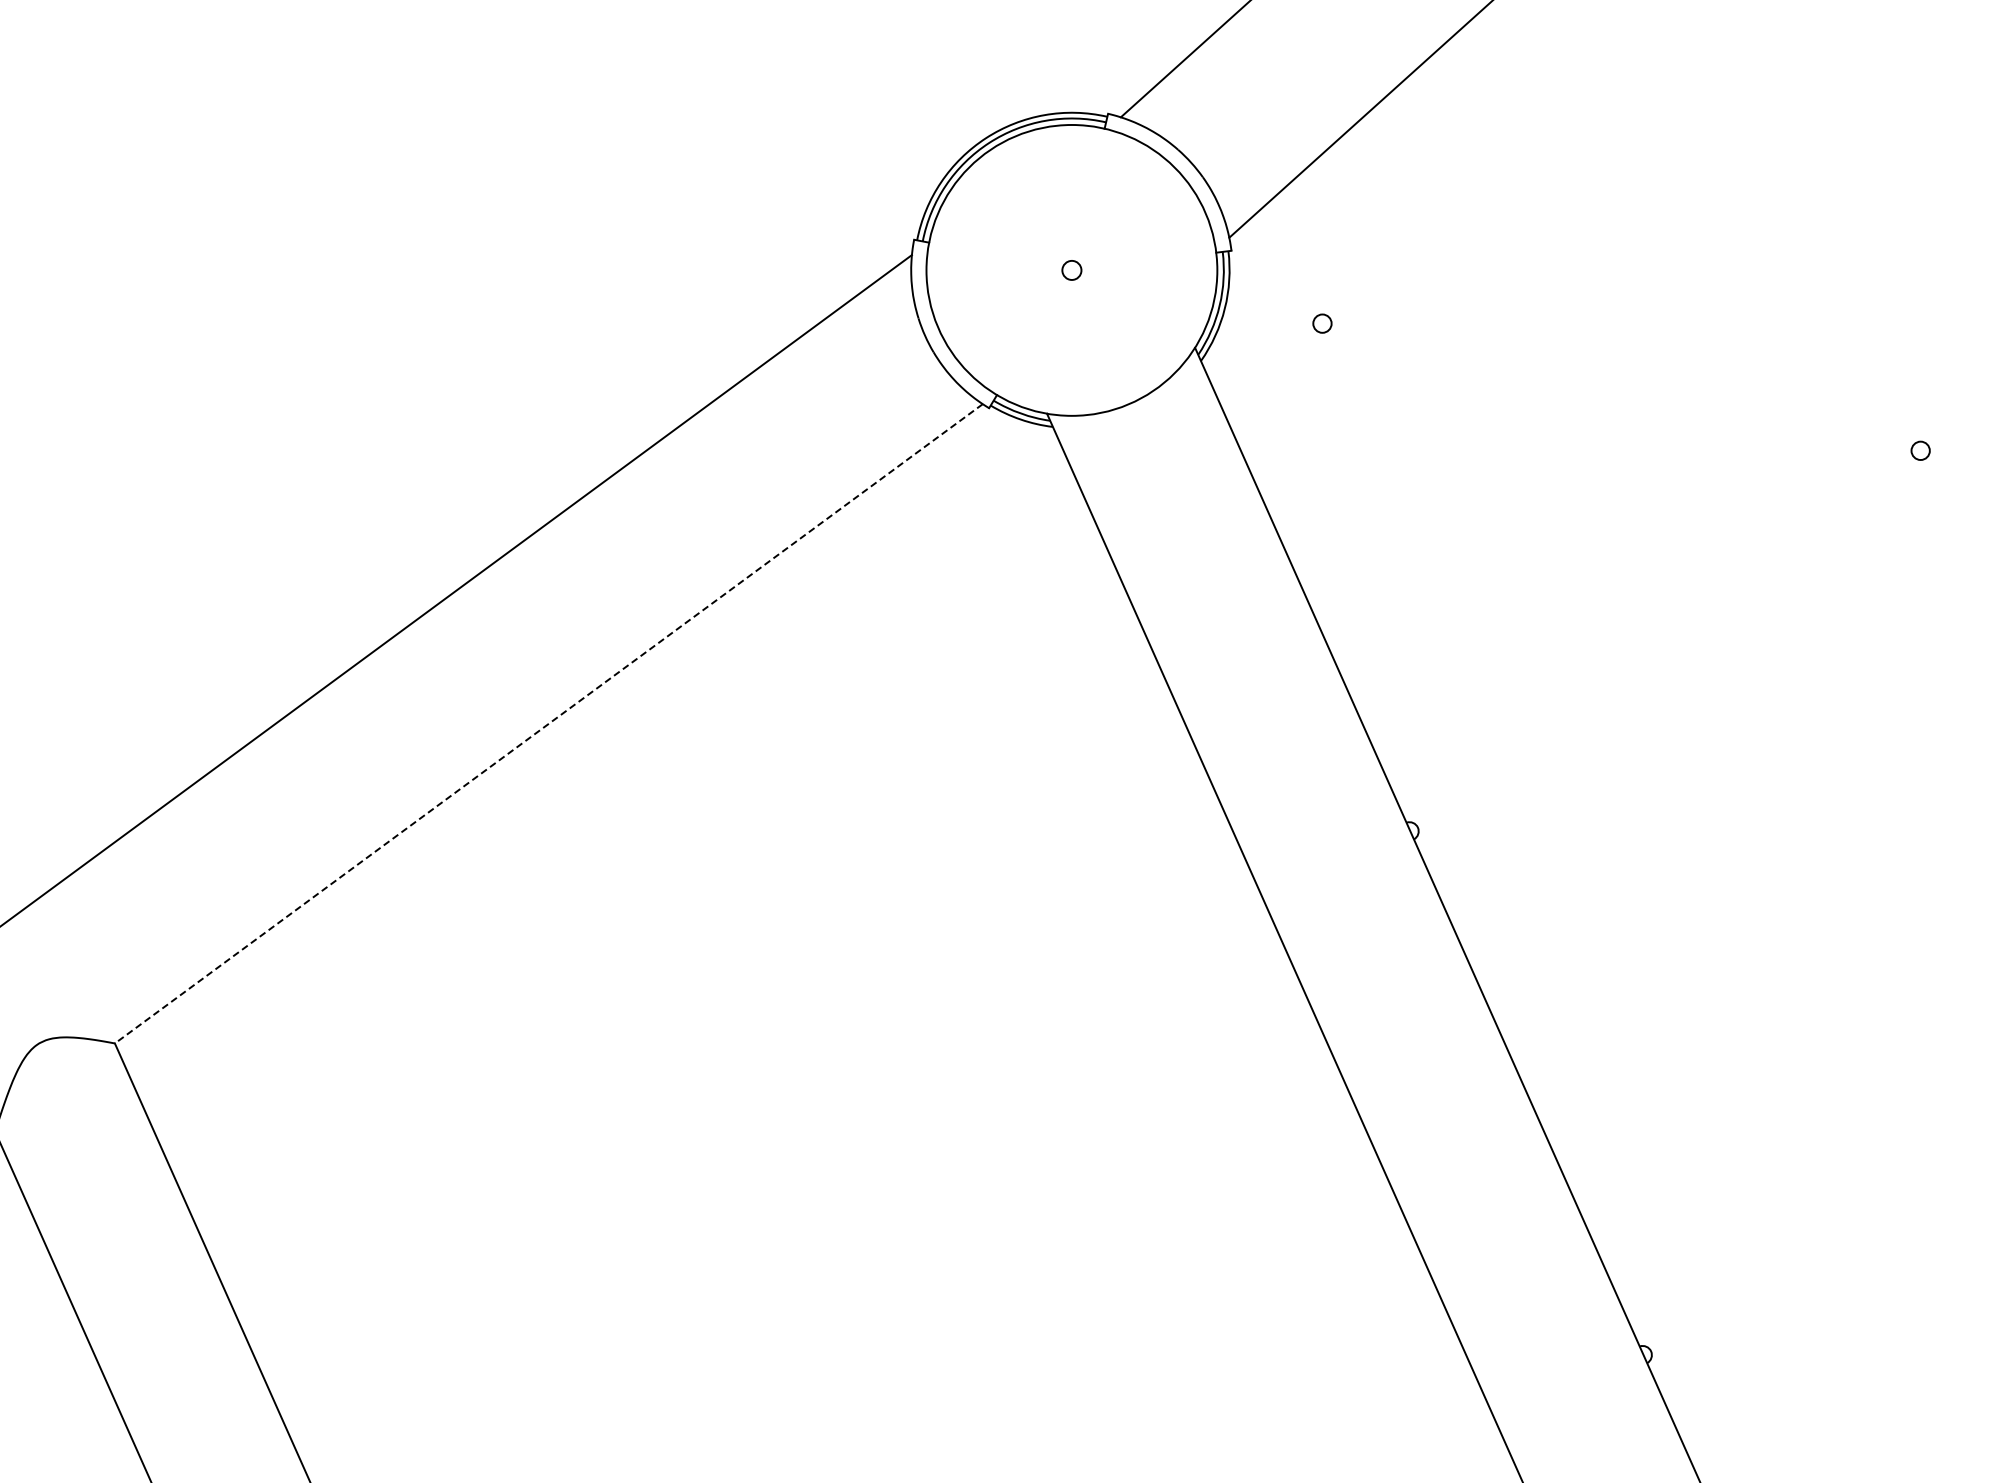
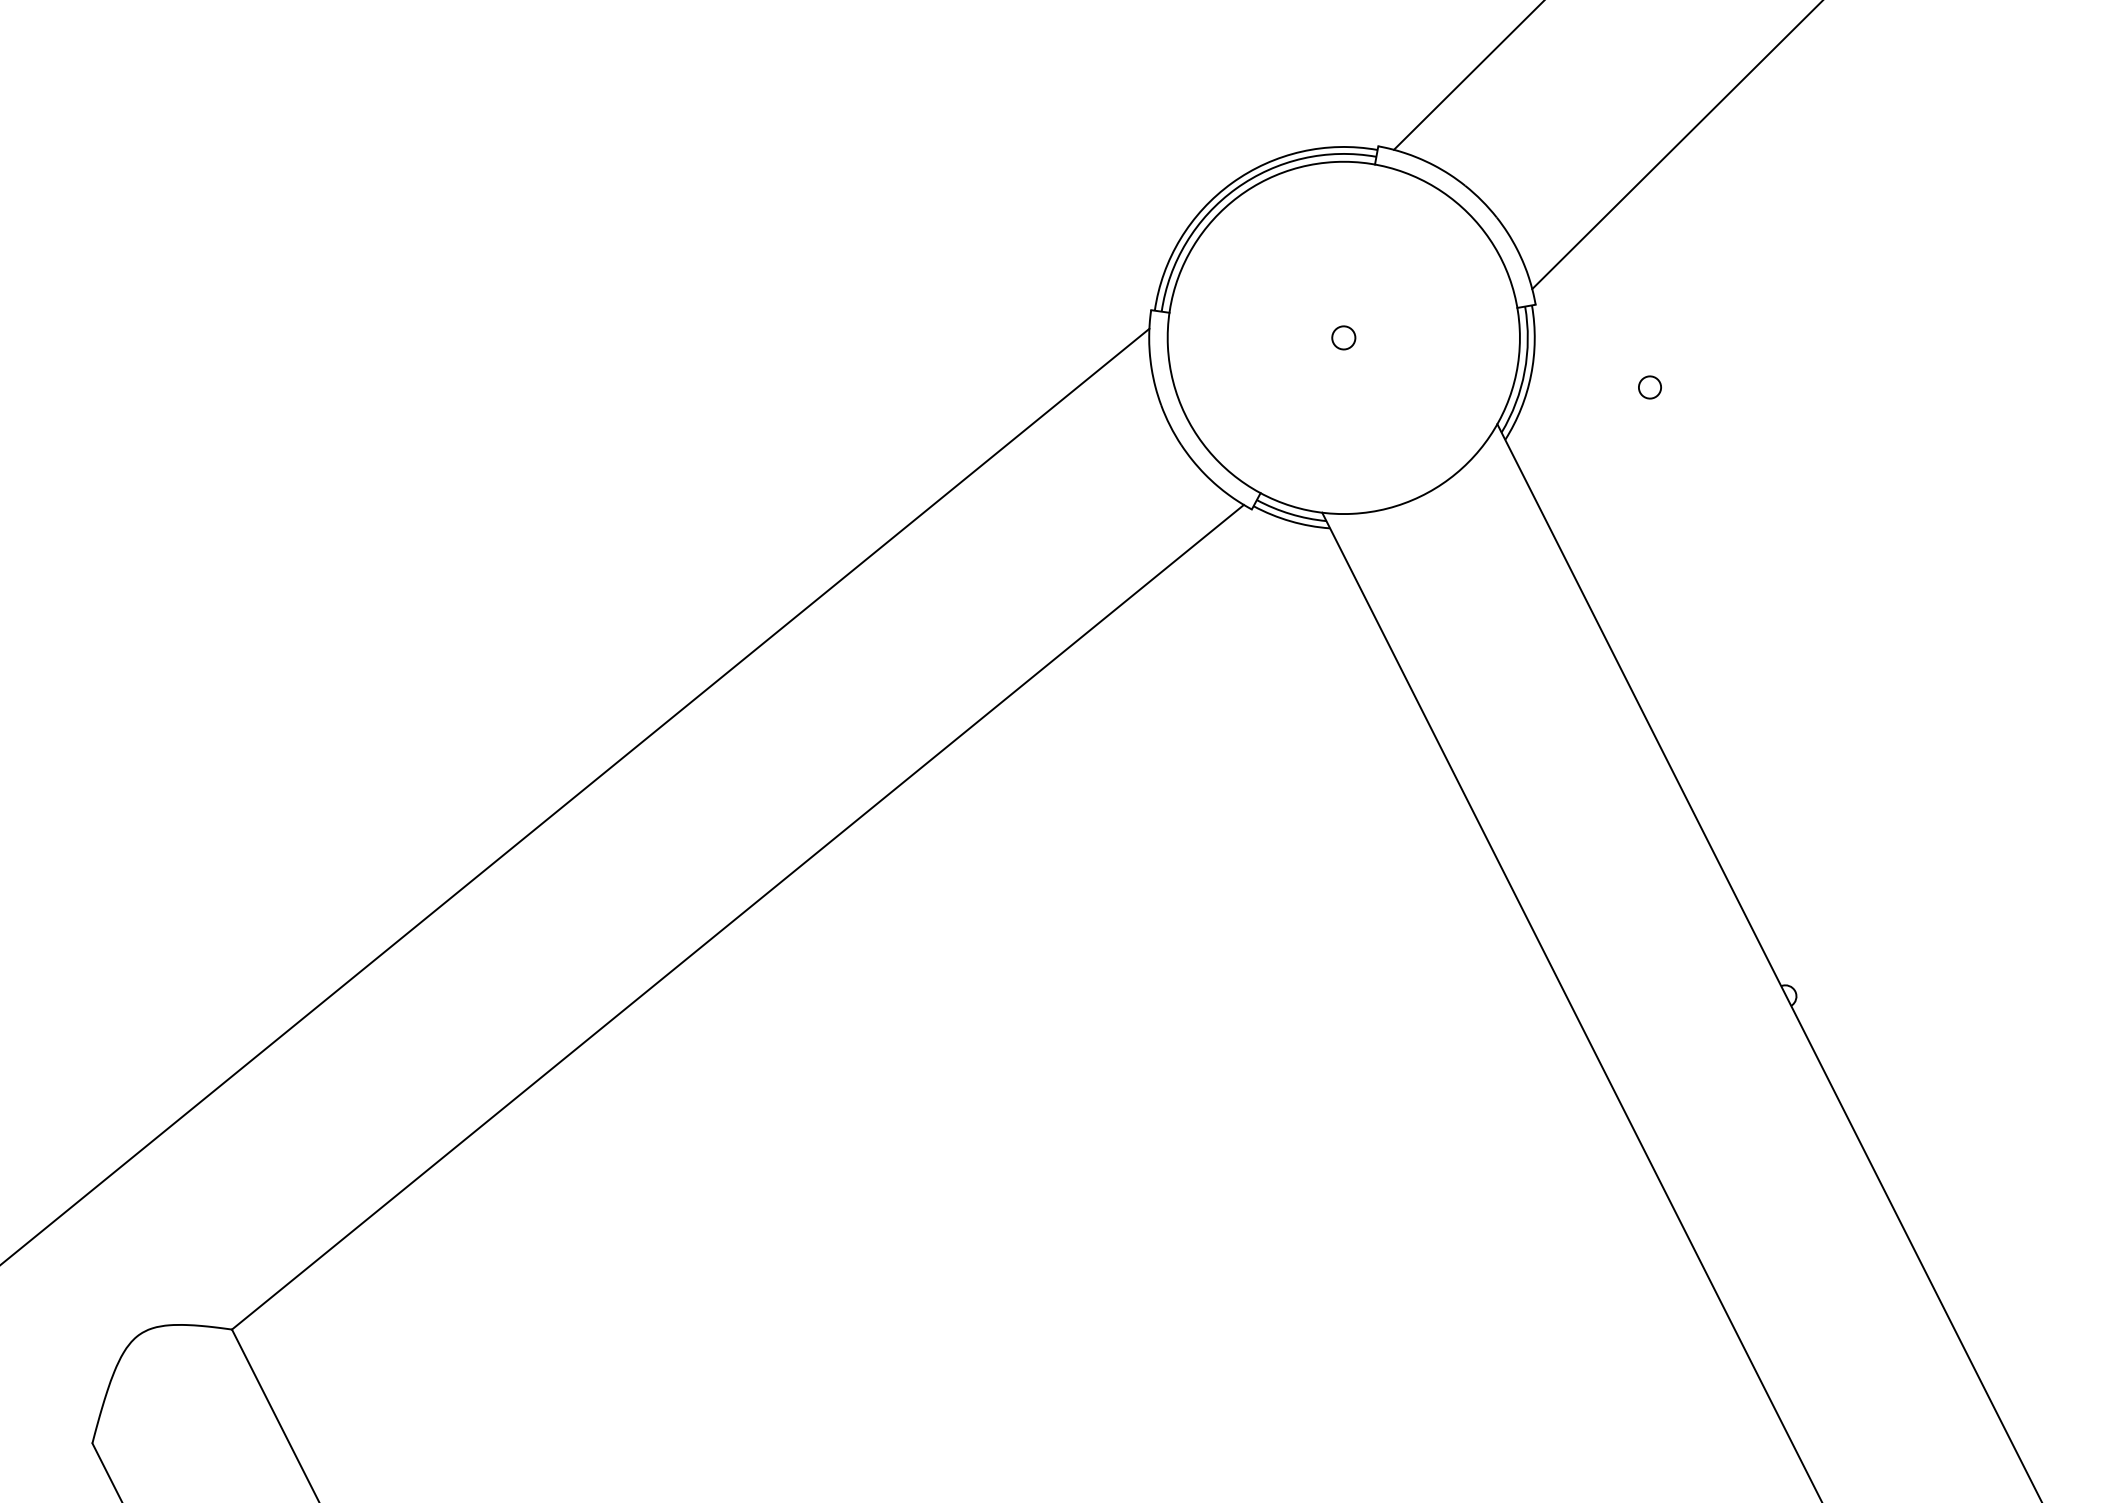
line: (548, 723) -> (737, 916), dashed -> solid

